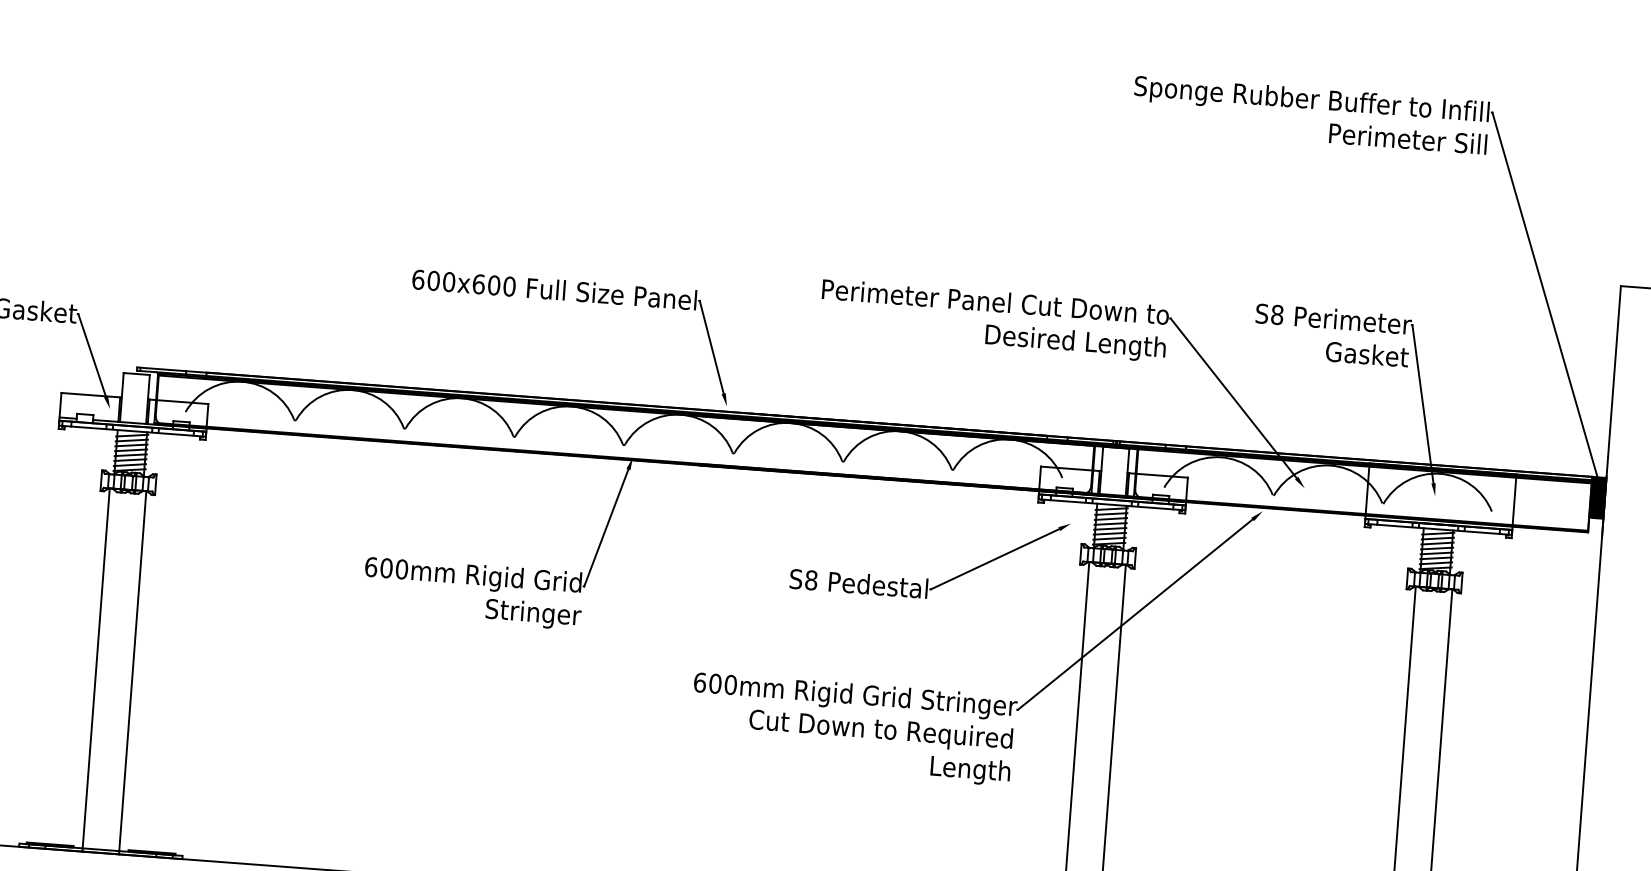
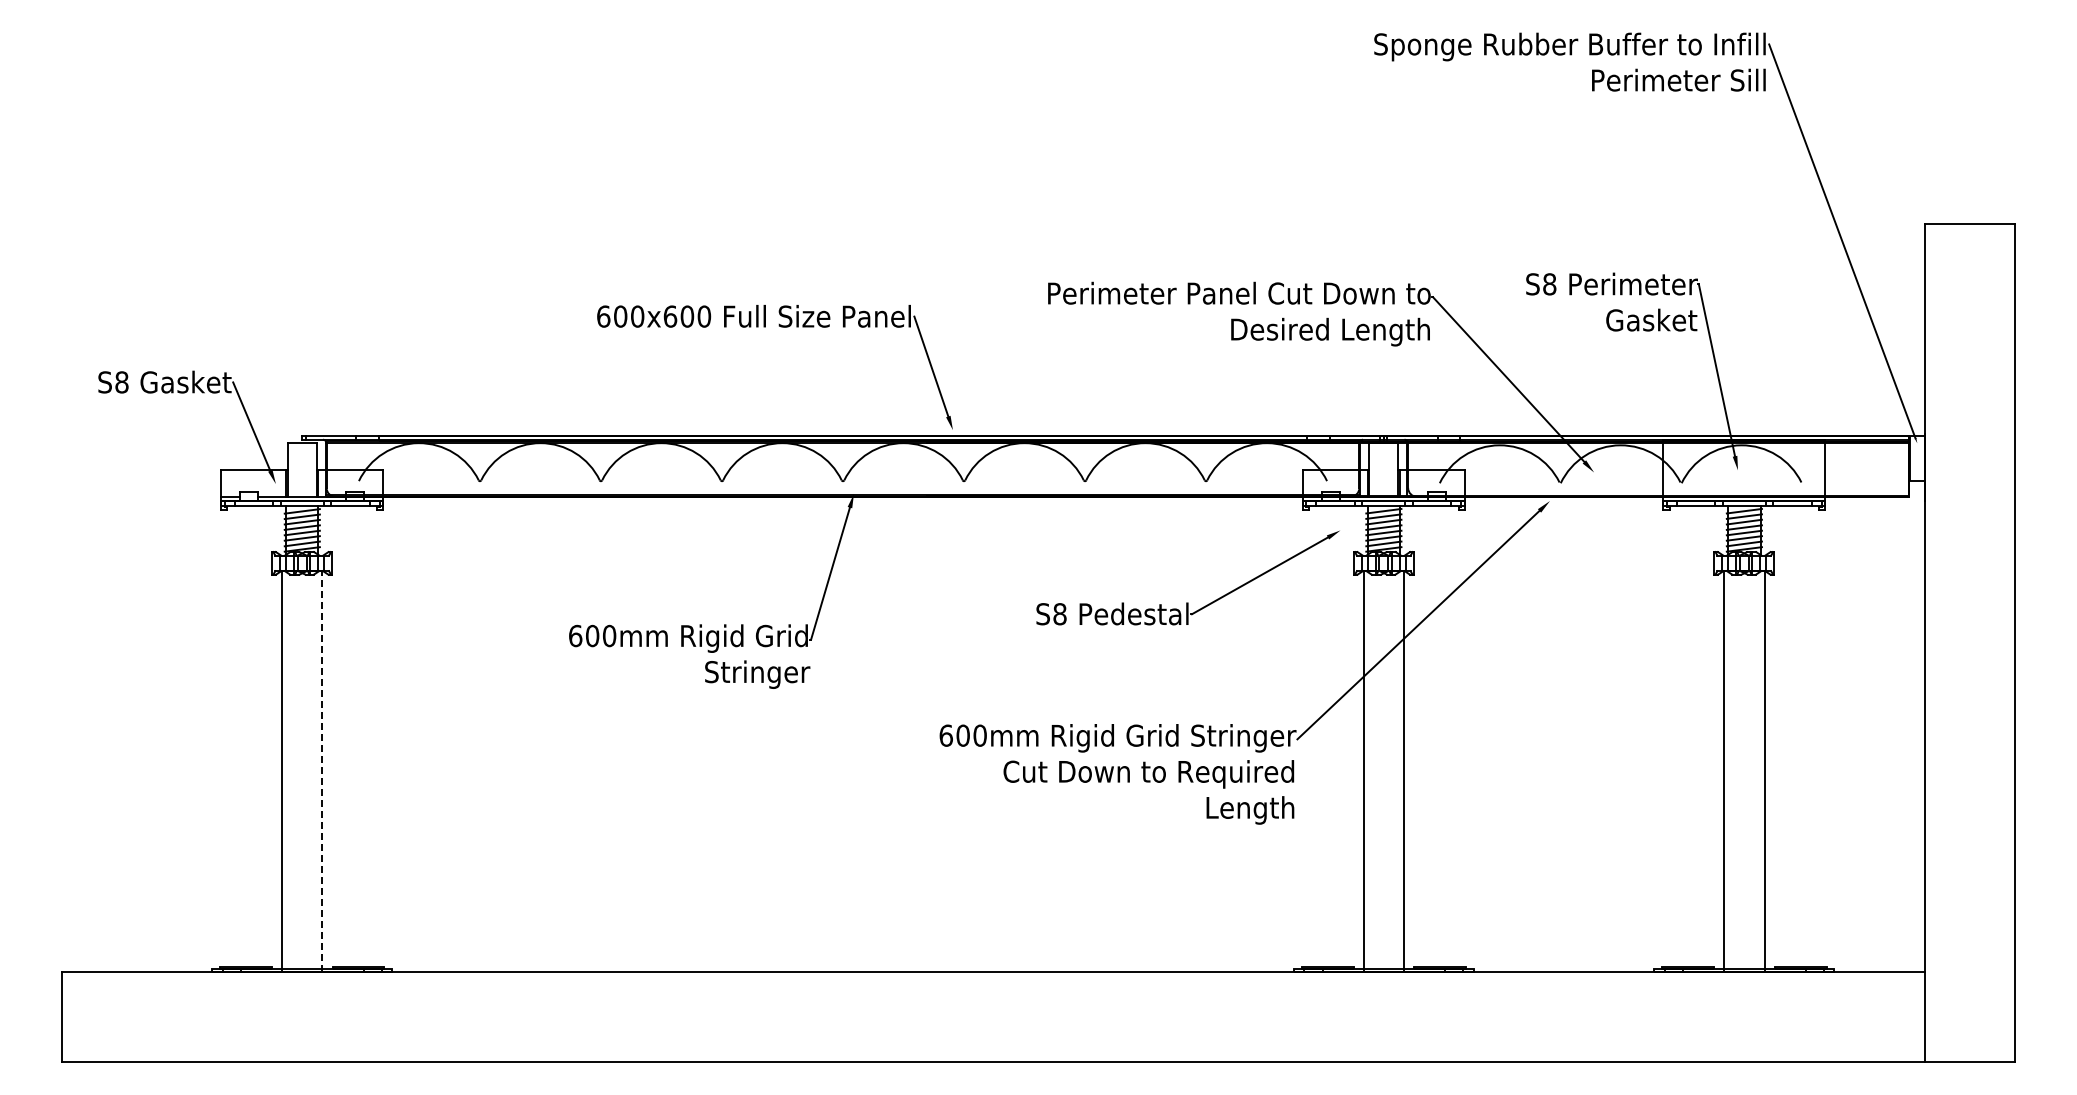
fill: (1598, 497) -> (1917, 458), removed
line: (132, 672) -> (322, 771), solid -> dashed

